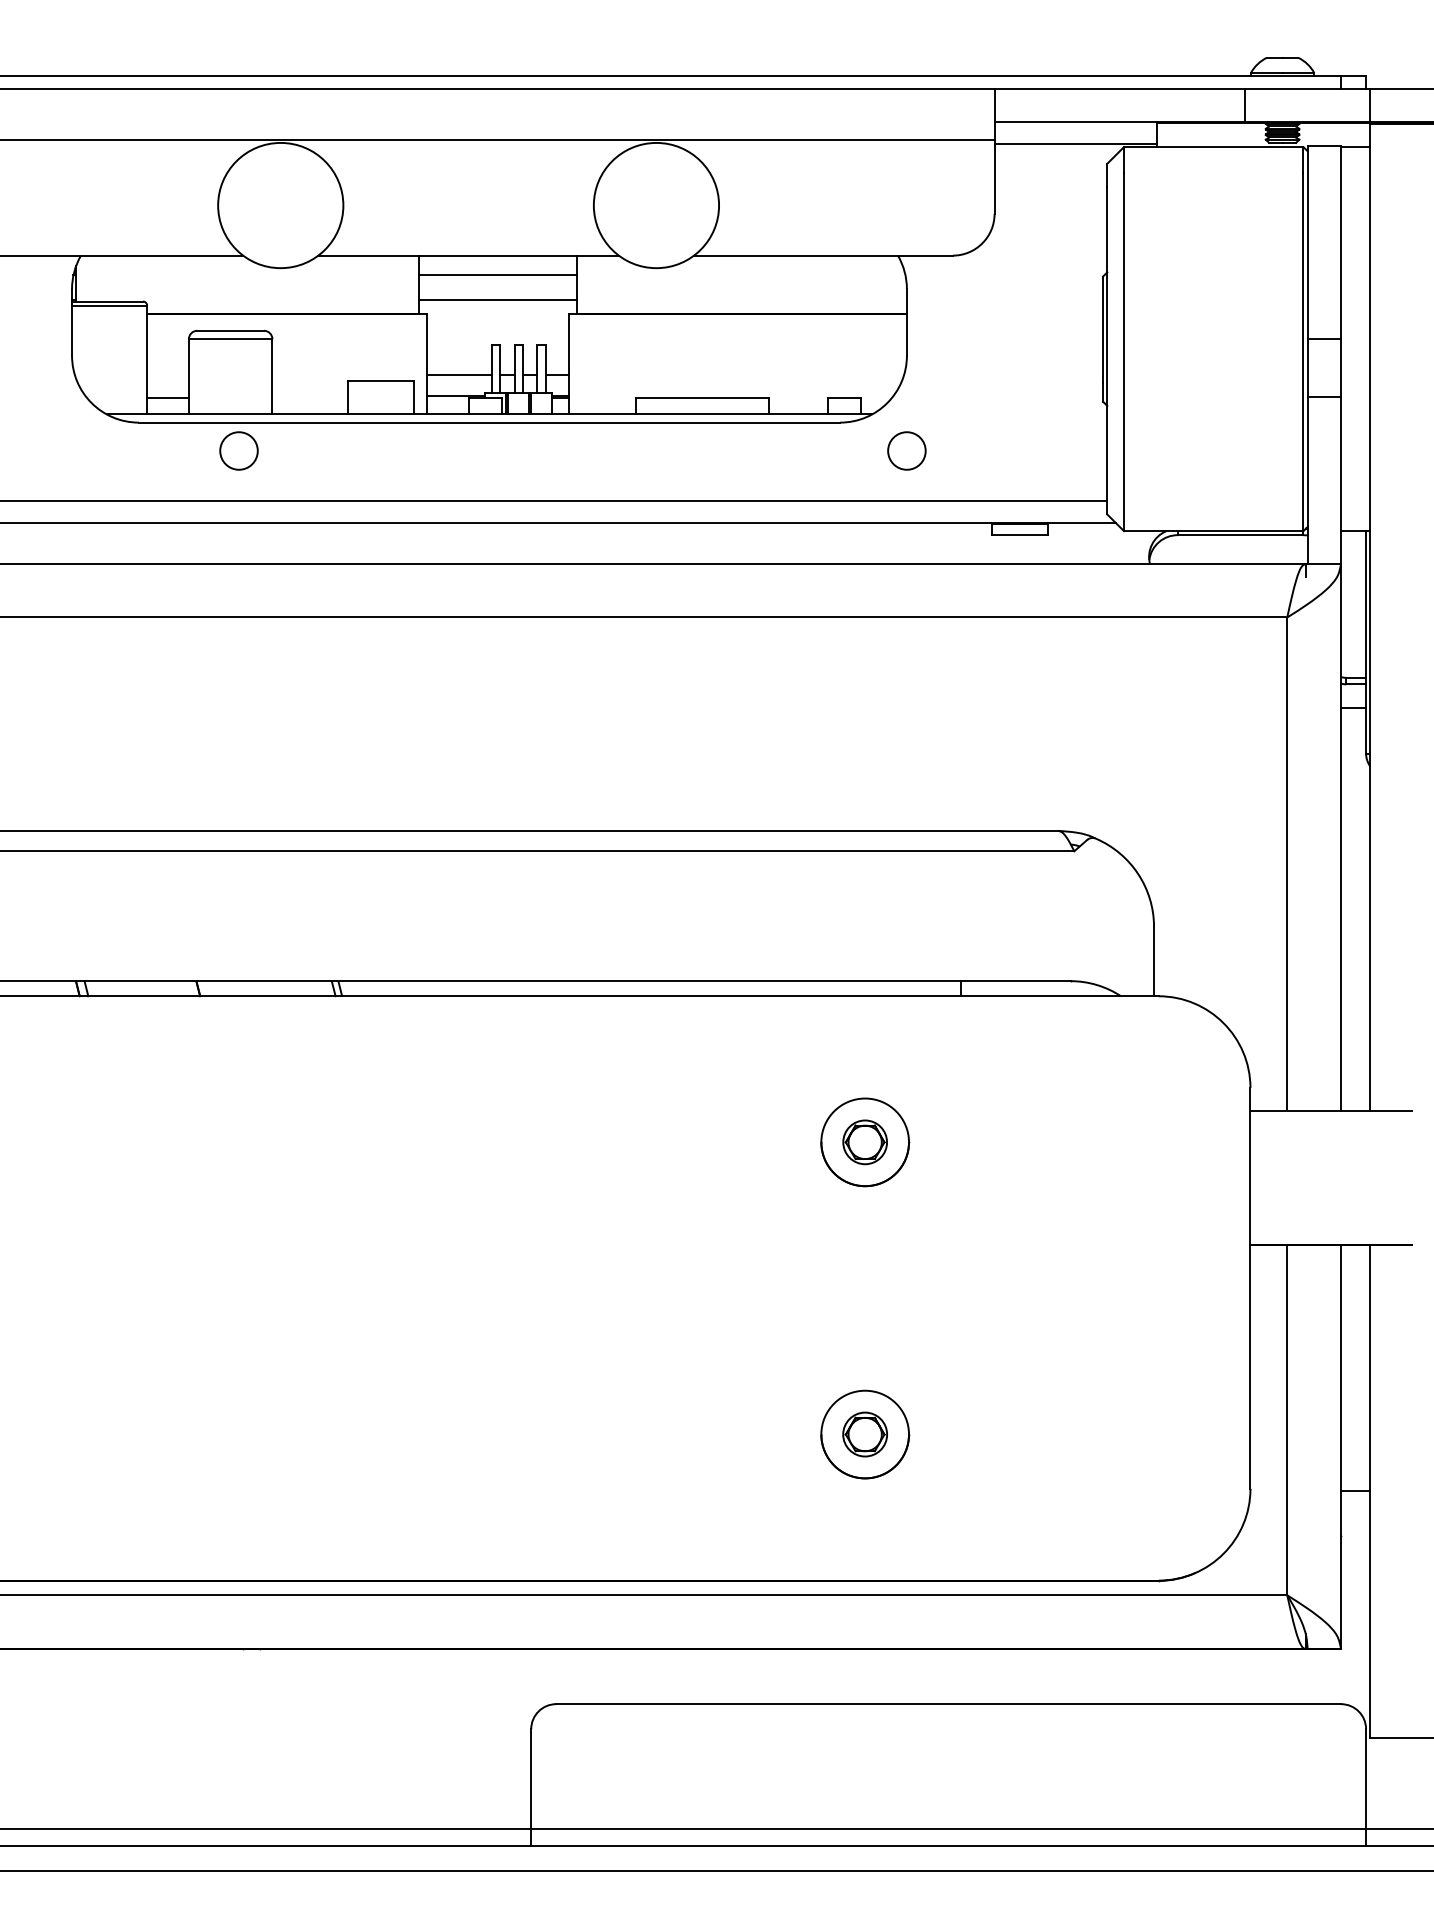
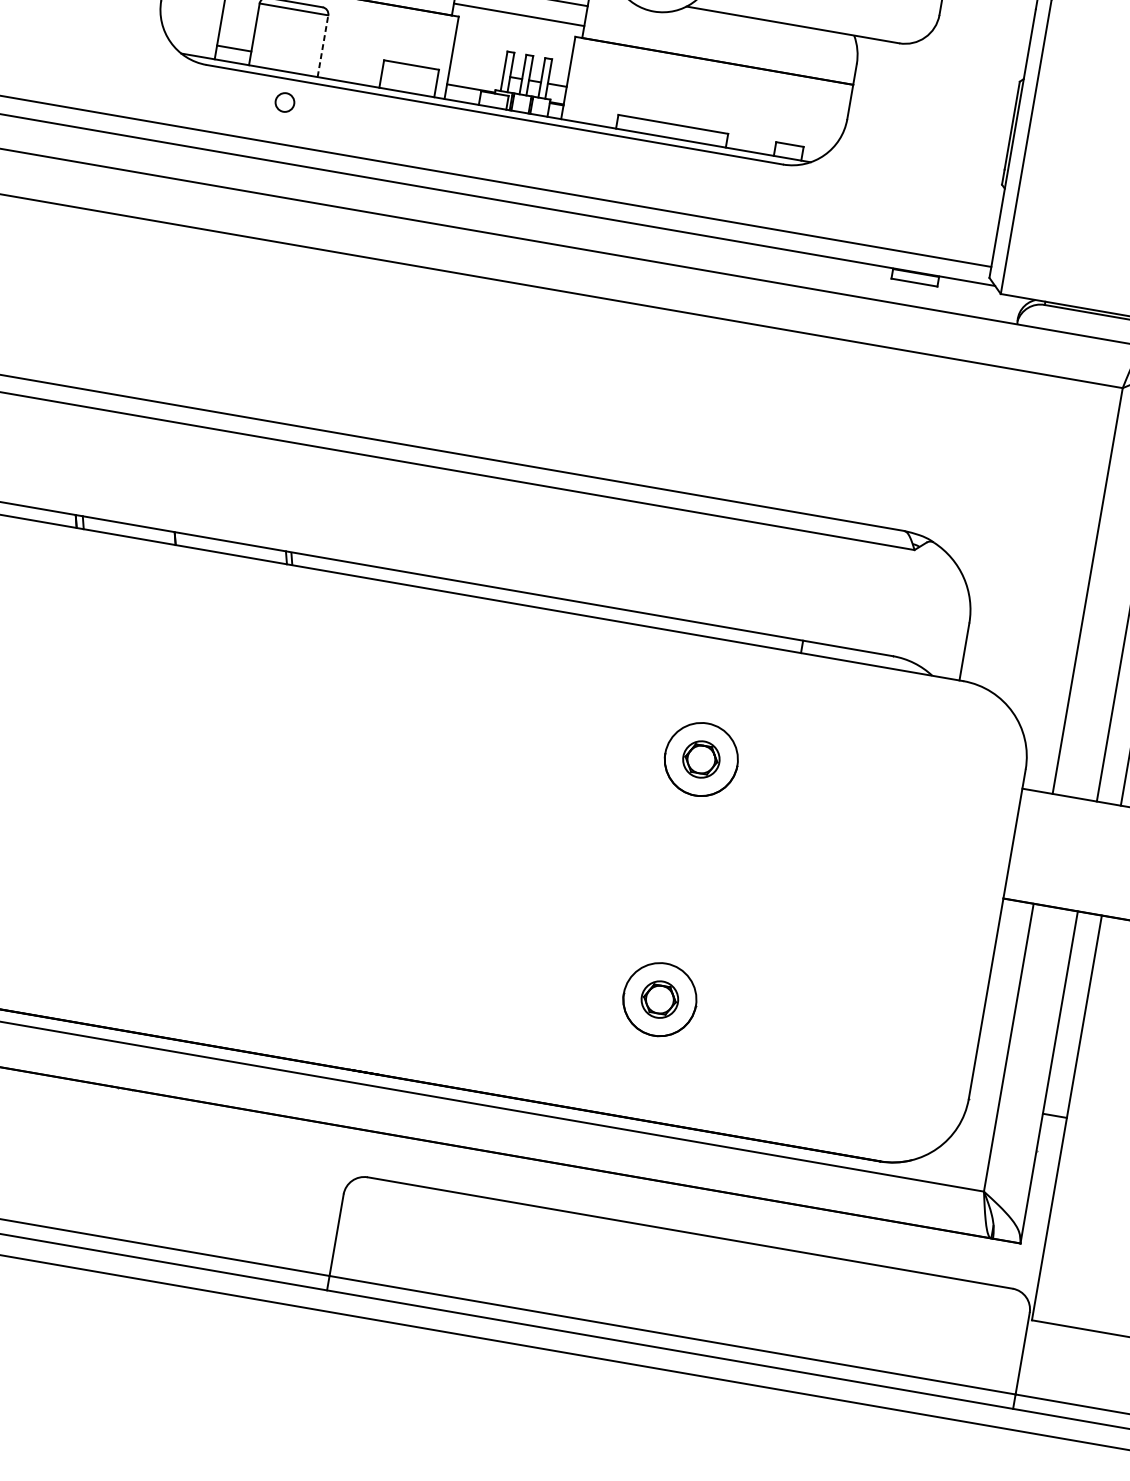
line: (458, 374) -> (476, 70), removed
line: (272, 376) -> (323, 46), solid -> dashed
circle: (238, 450) -> (284, 102), size x0.6
circle: (906, 450) -> (833, 196), removed

